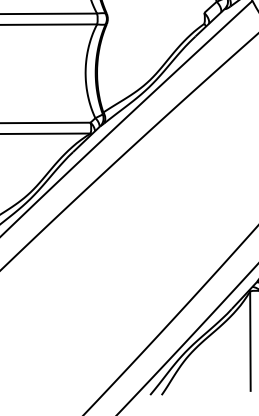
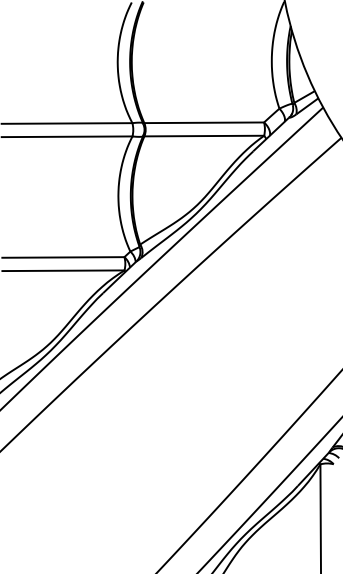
line: (155, 13) -> (204, 122), added
line: (155, 23) -> (204, 135), added

